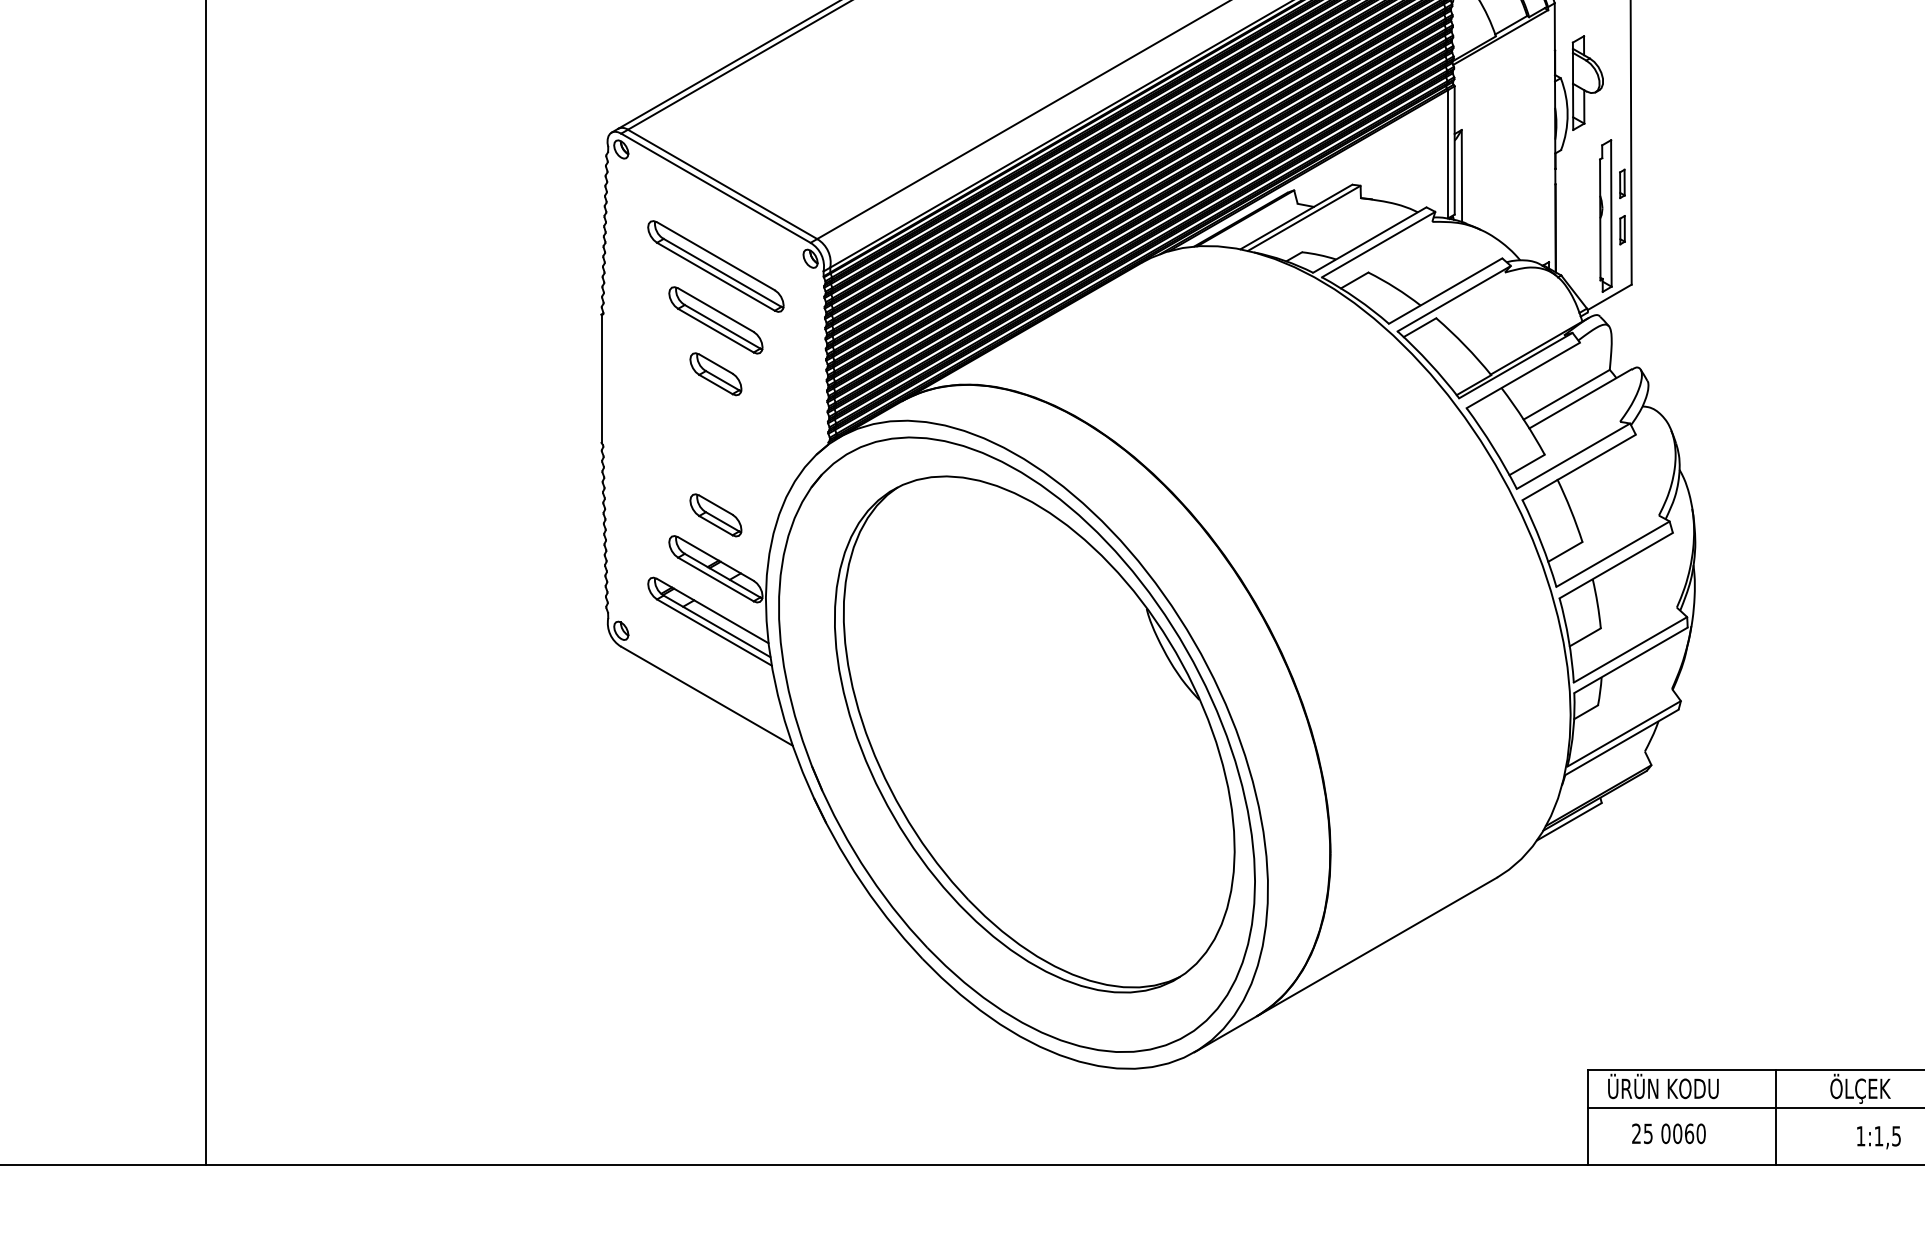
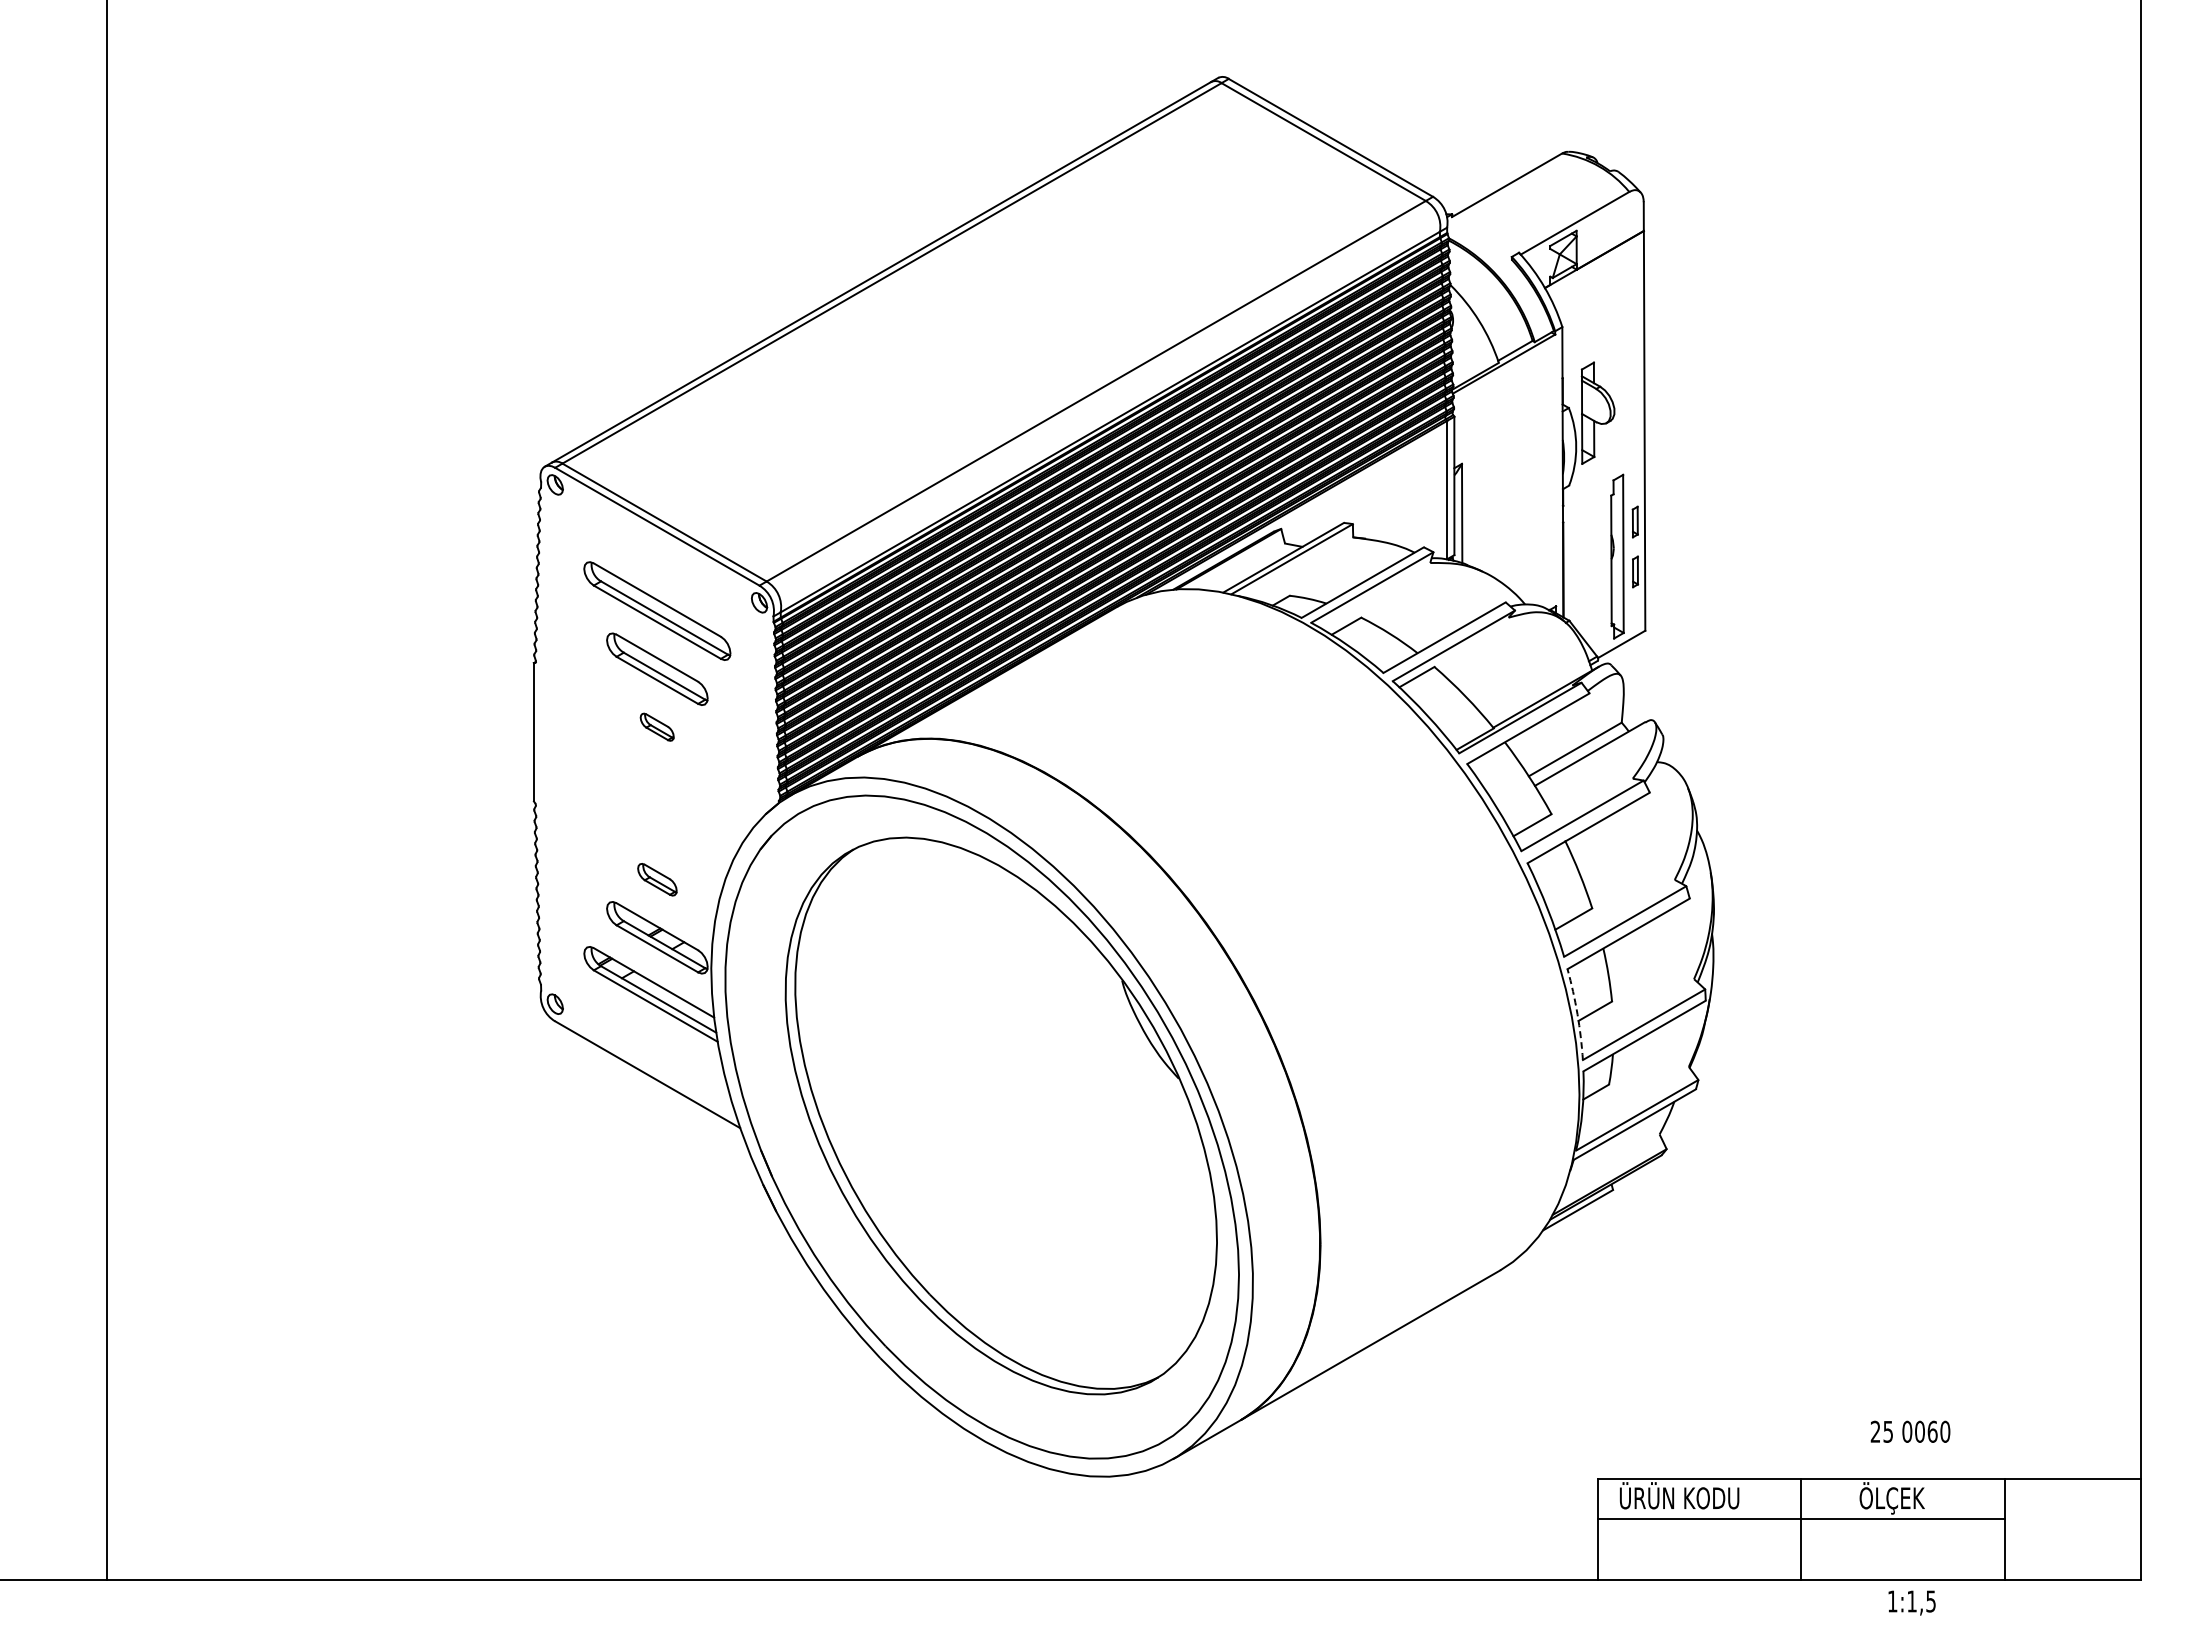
part: (715, 373) -> (656, 726), size x0.6
part: (716, 515) -> (657, 879), size x0.7
arc: (1568, 640) -> (1577, 1014), solid -> dashed
text: (1668, 1133) -> (1910, 1431), moved
text: (1878, 1137) -> (1911, 1602), moved

